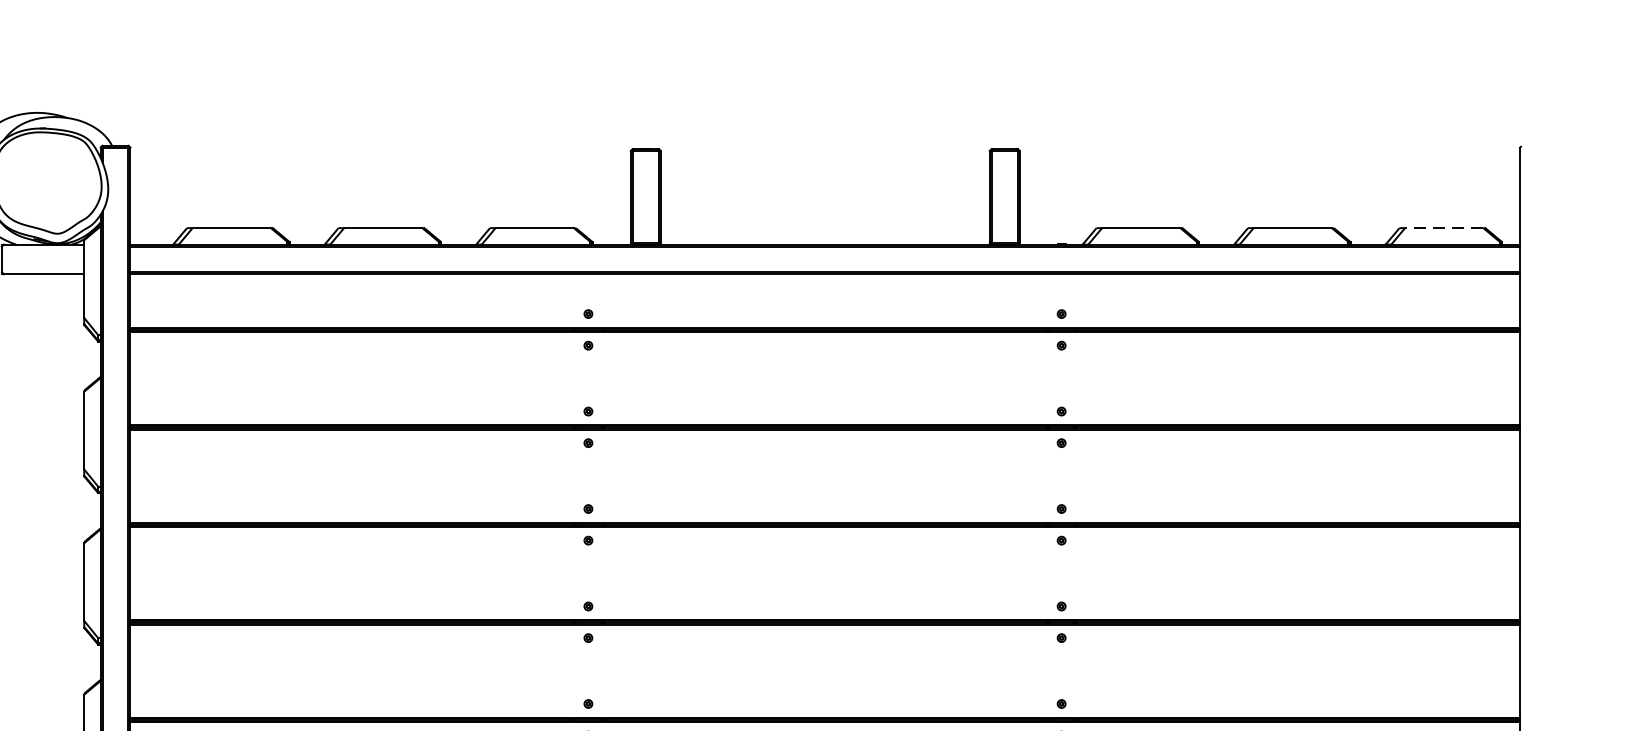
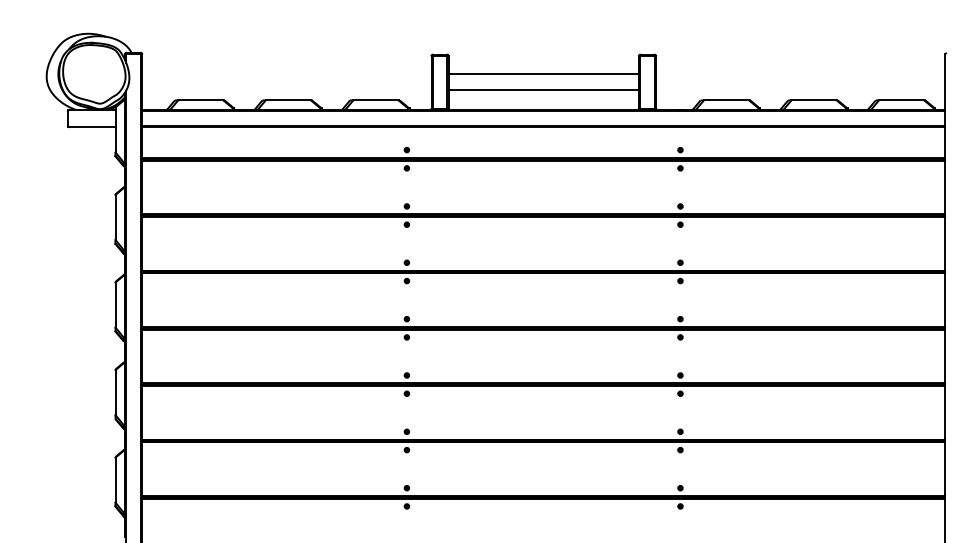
line: (824, 183) -> (543, 74), added
line: (824, 210) -> (543, 90), added
line: (1444, 228) -> (901, 100), dashed -> solid

